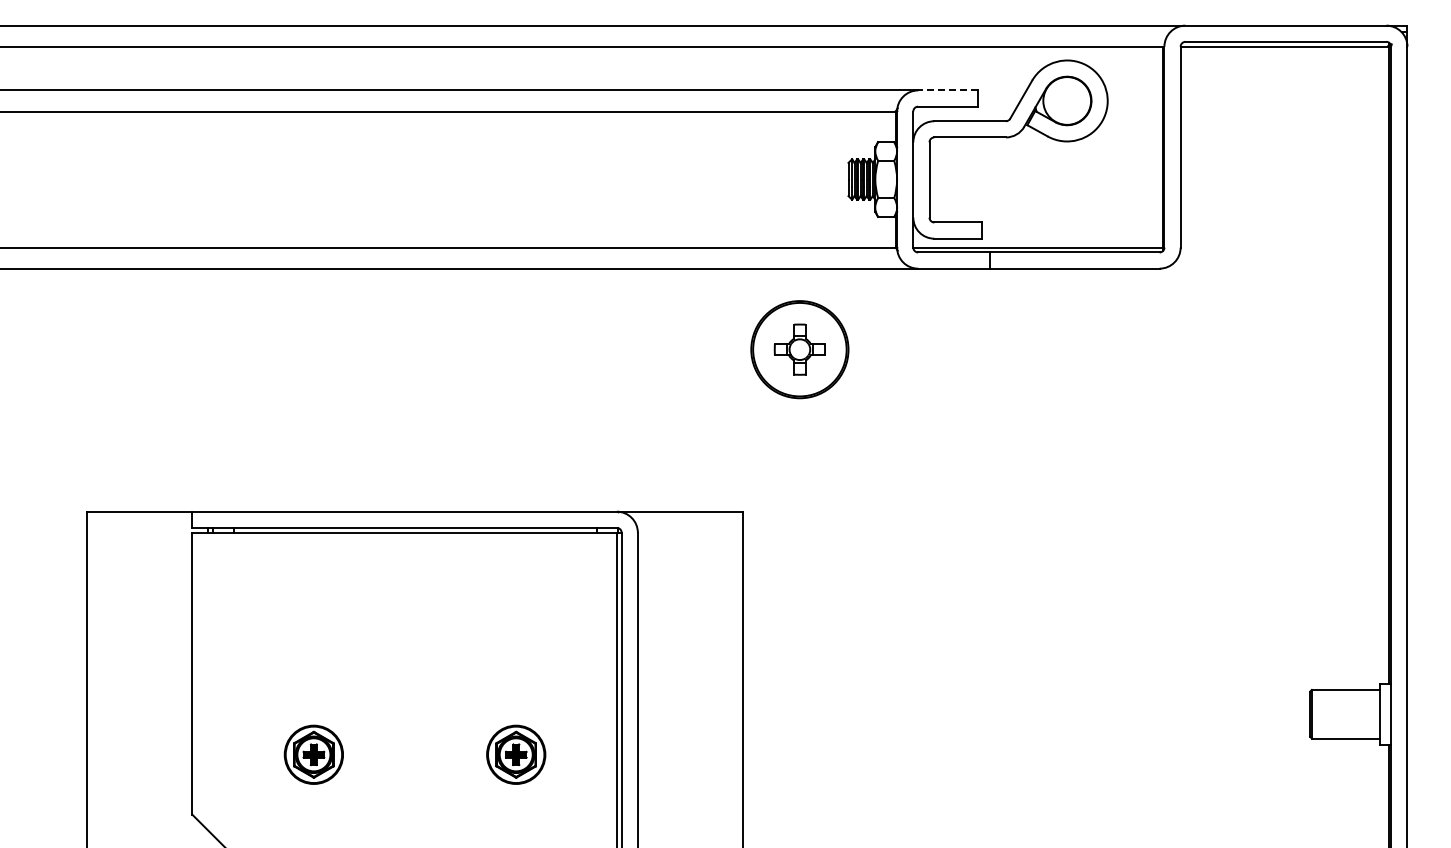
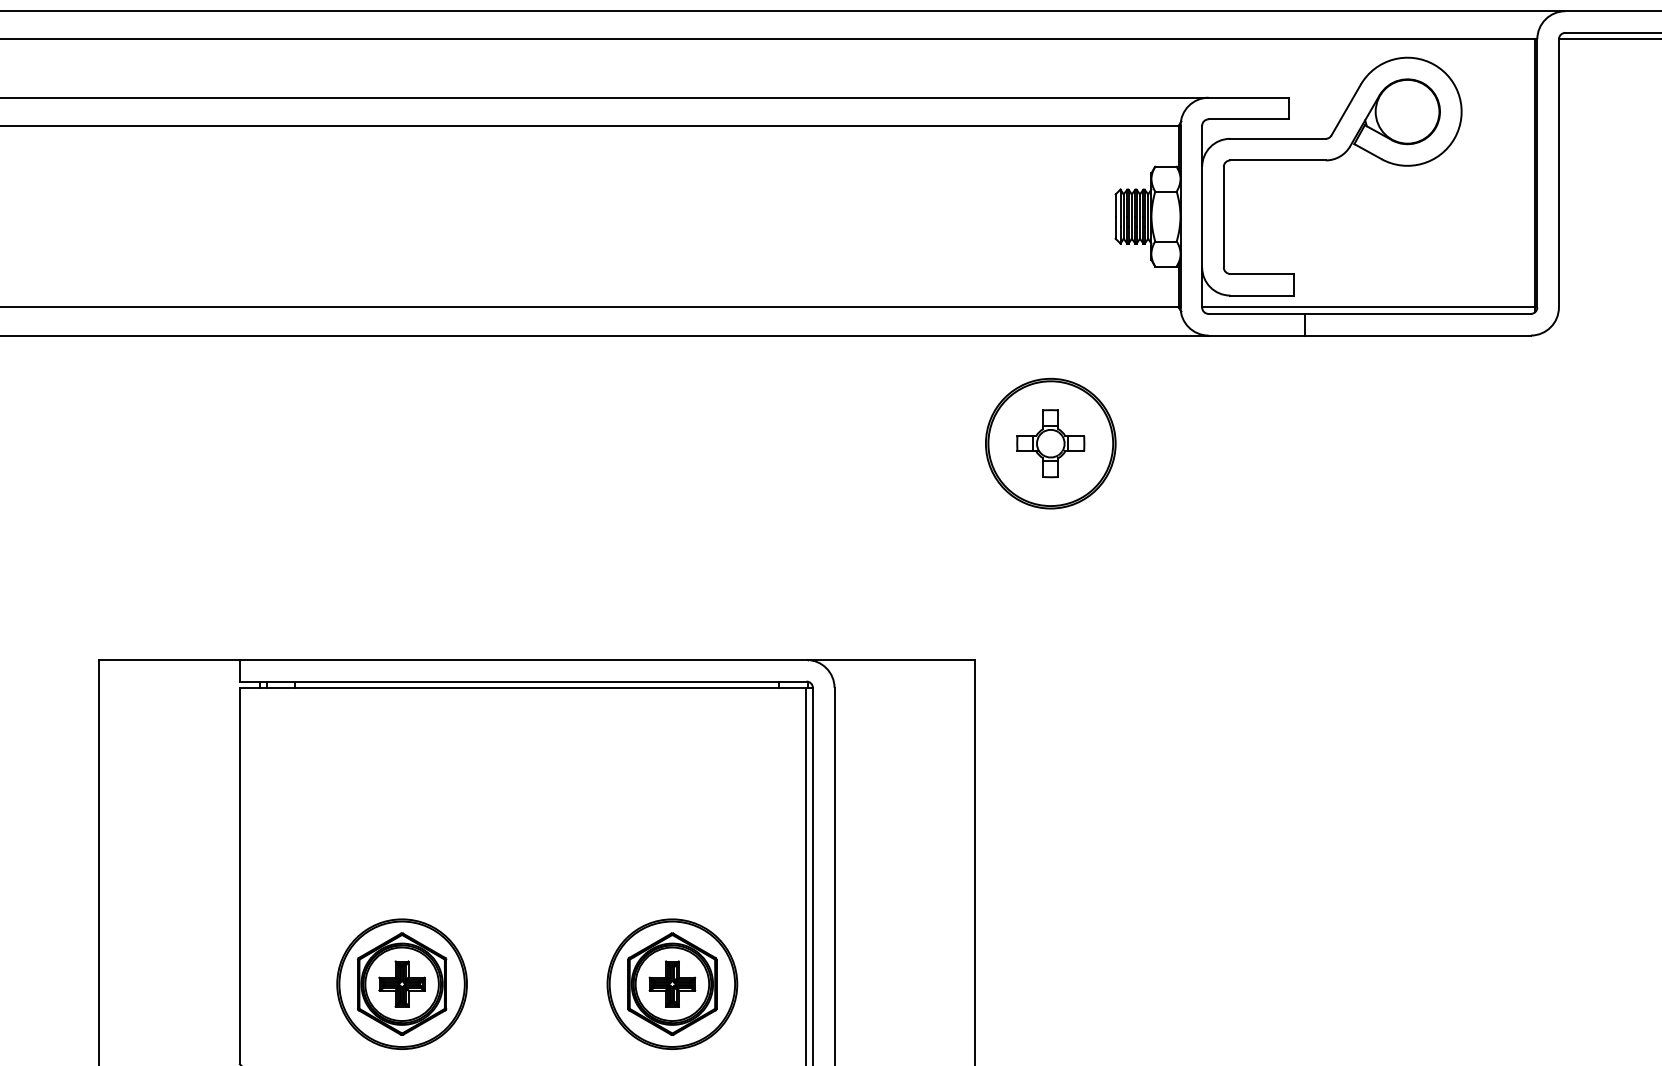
line: (948, 90) -> (1249, 97), dashed -> solid
part: (313, 754) -> (401, 983), size x1.67
part: (515, 754) -> (671, 983), size x1.67

